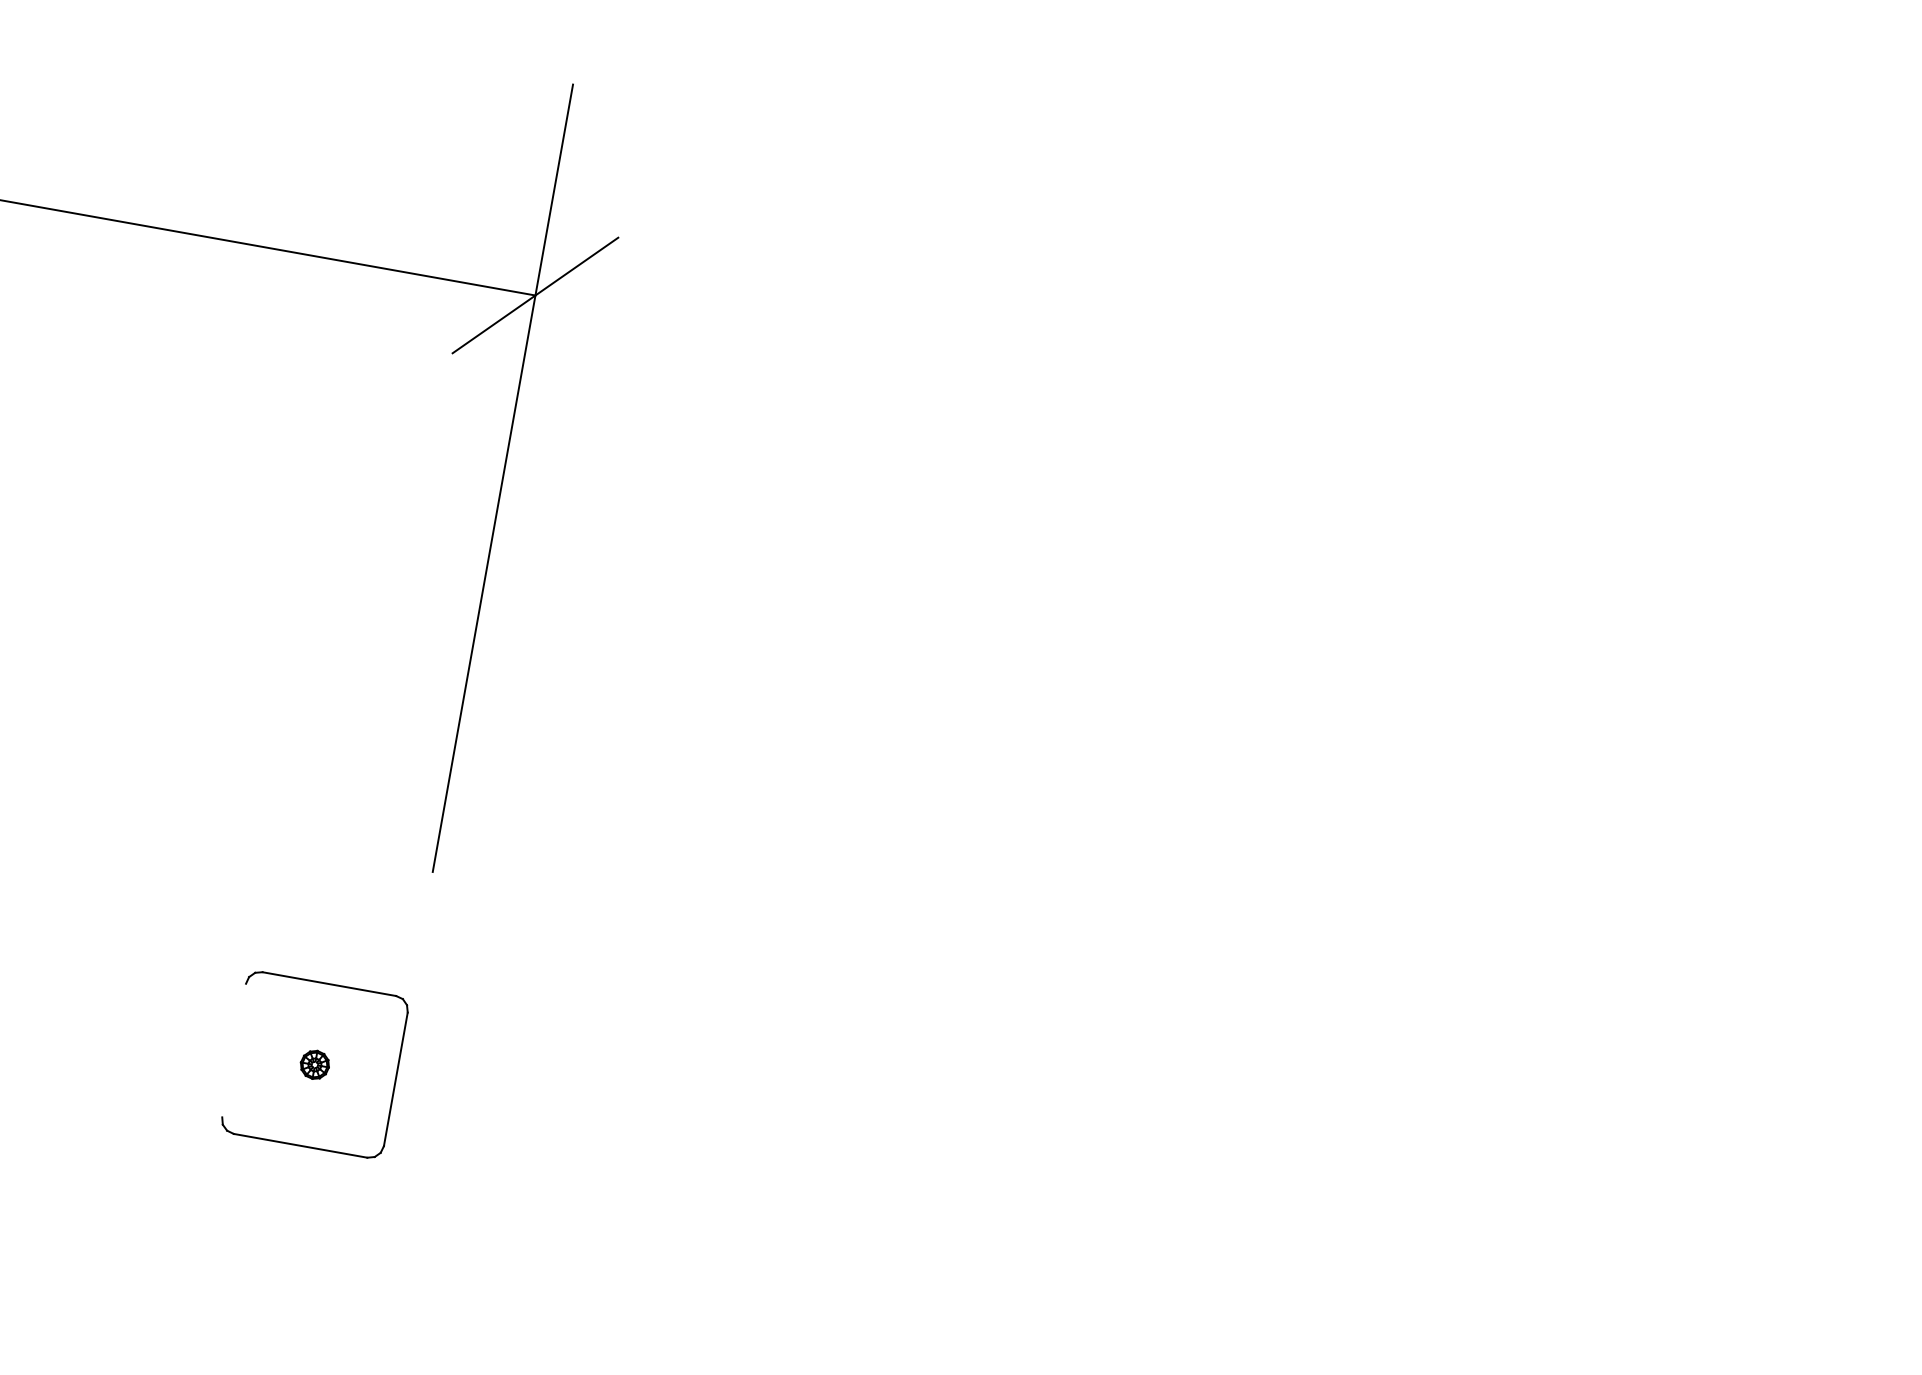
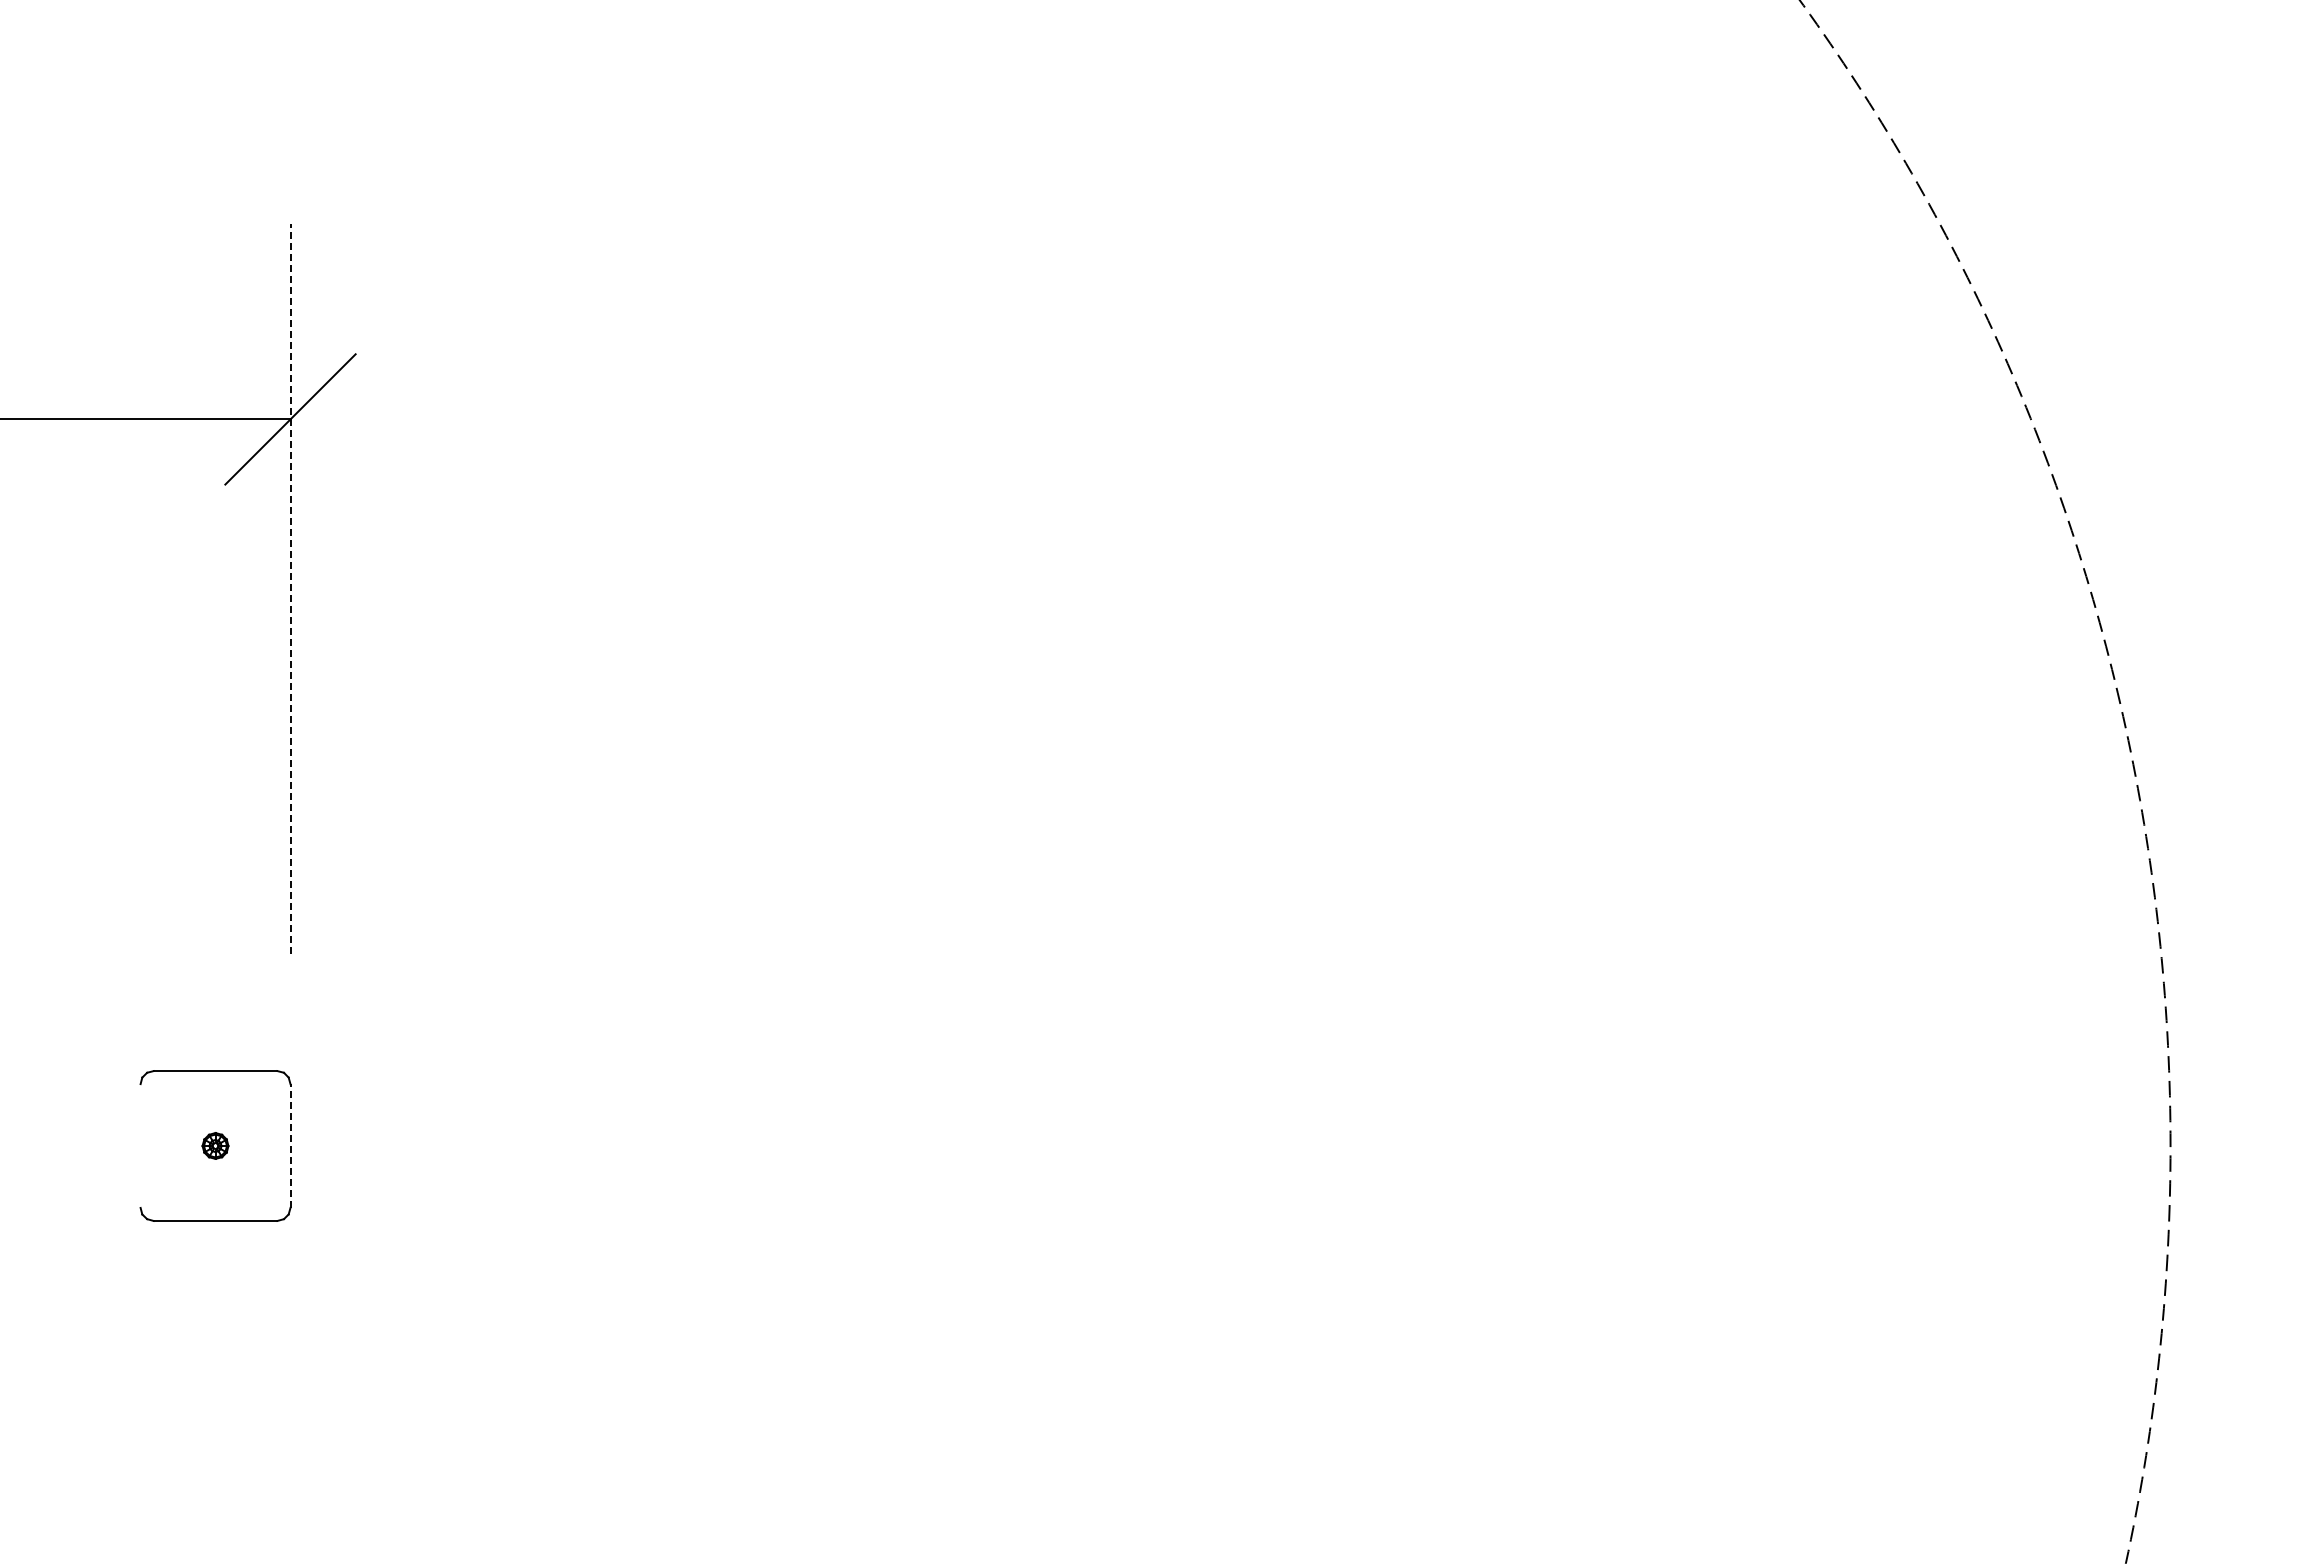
line: (502, 477) -> (290, 588), solid -> dashed
line: (395, 1079) -> (290, 1146), solid -> dashed

